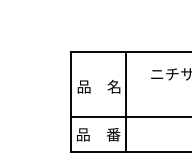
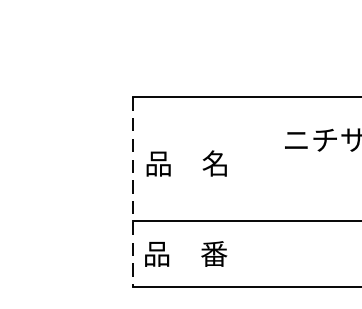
line: (126, 101) -> (238, 191), removed
line: (70, 102) -> (132, 193), solid -> dashed

